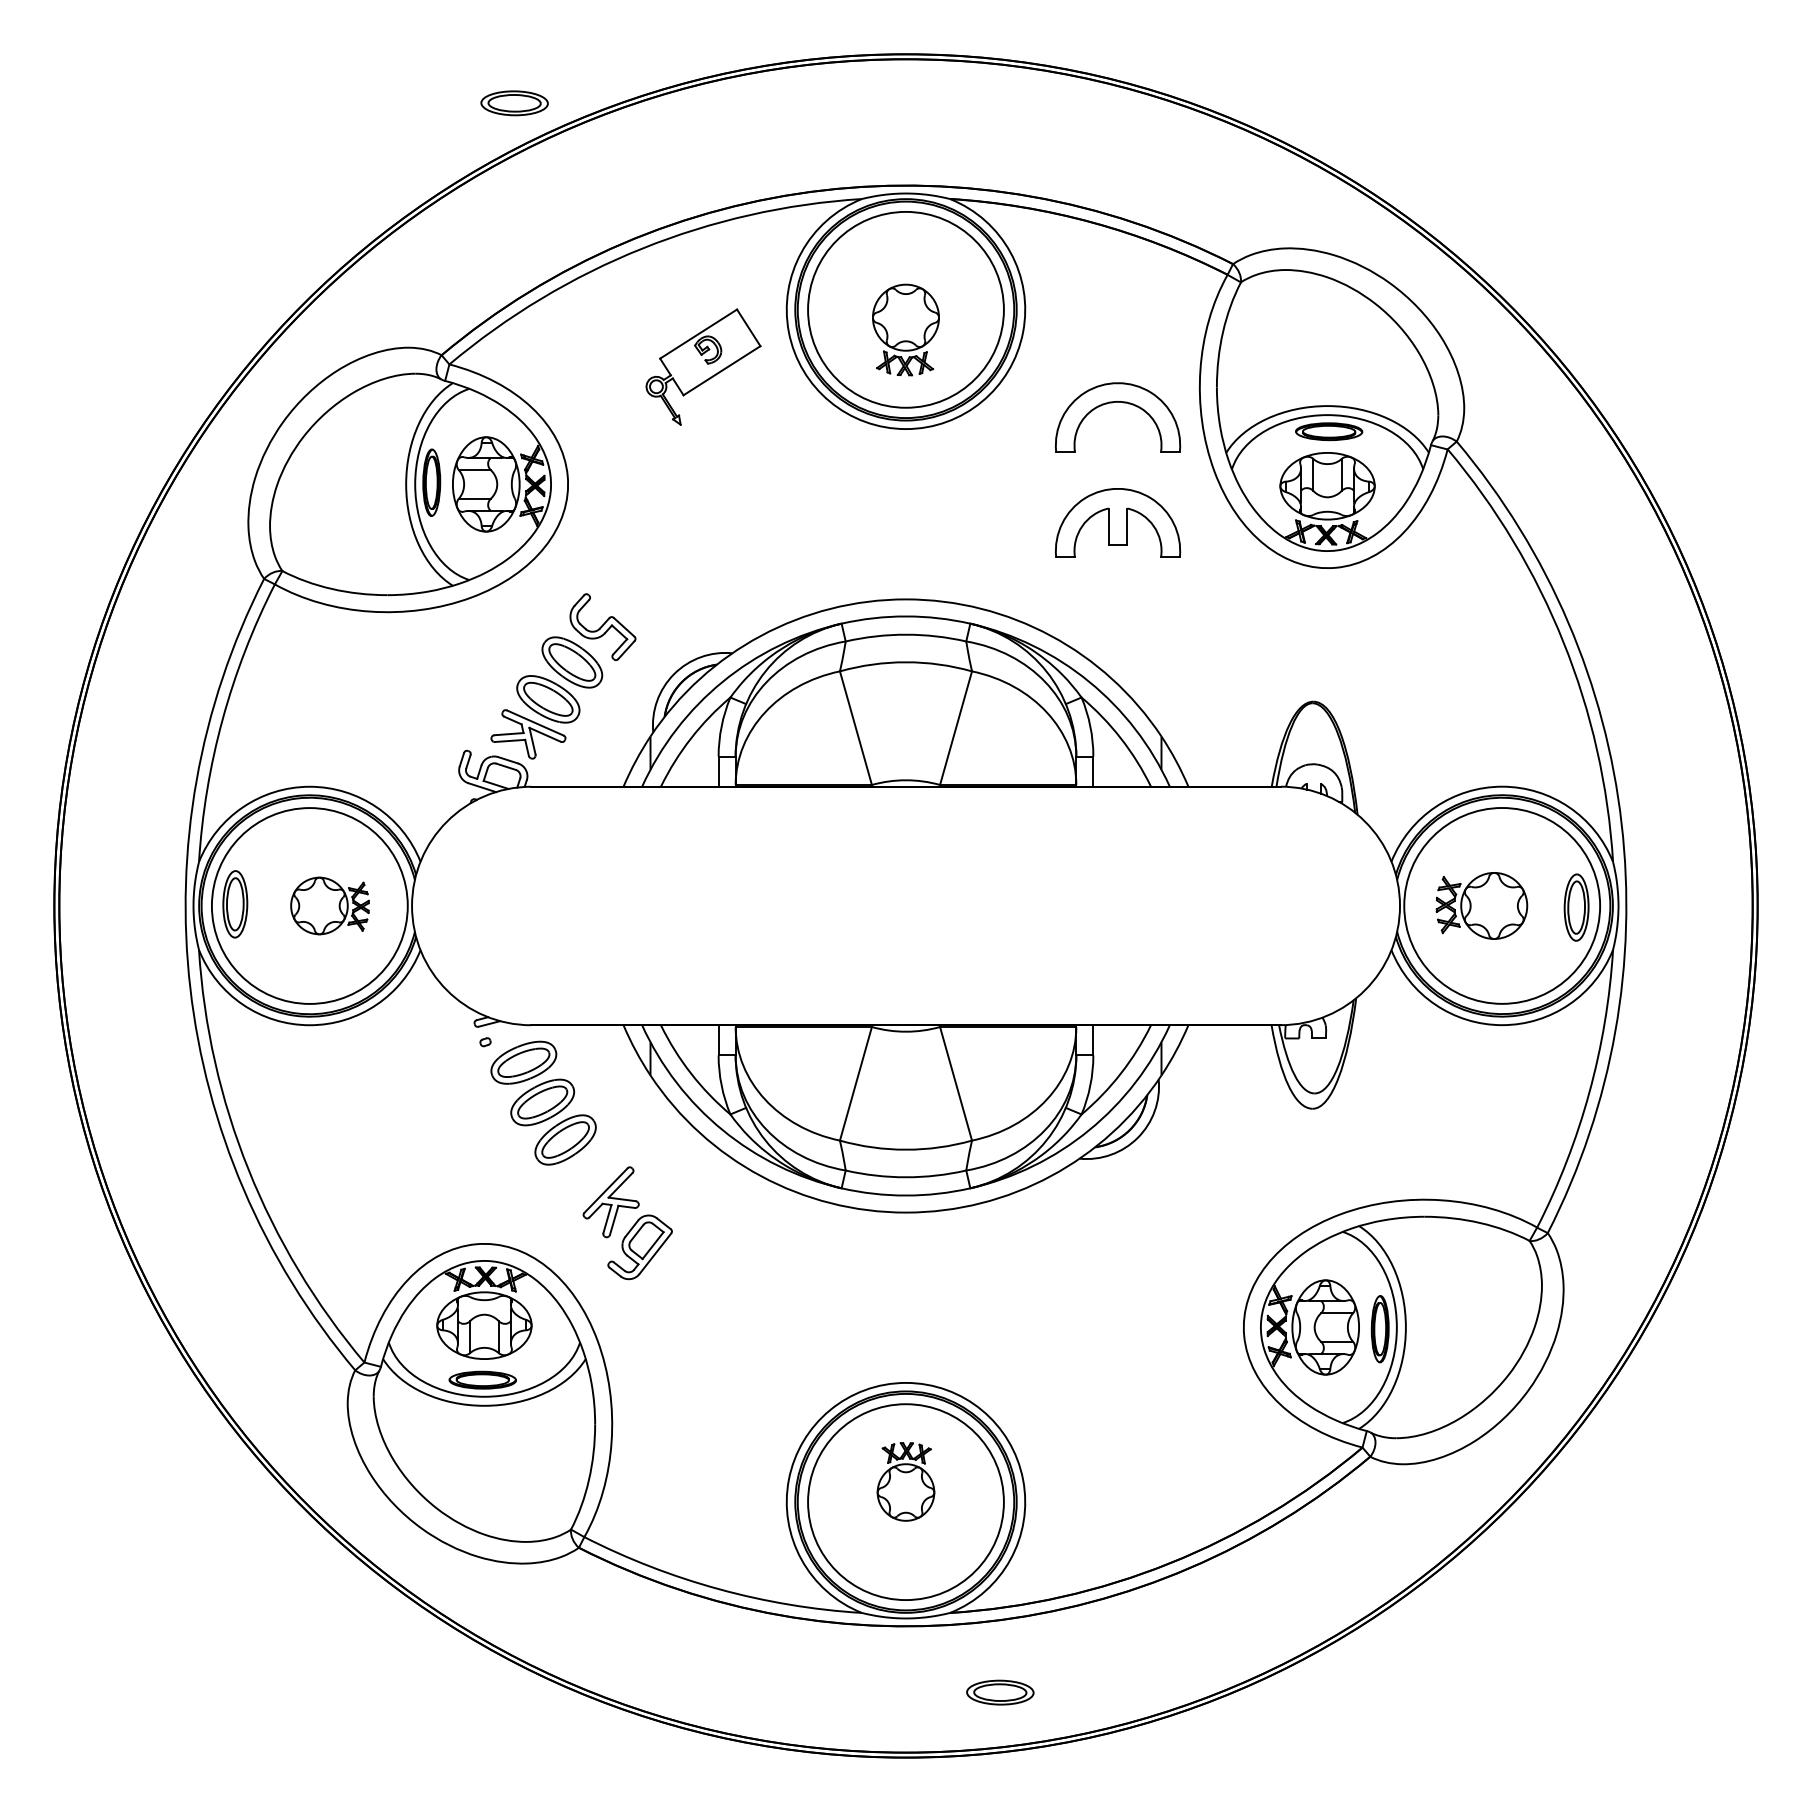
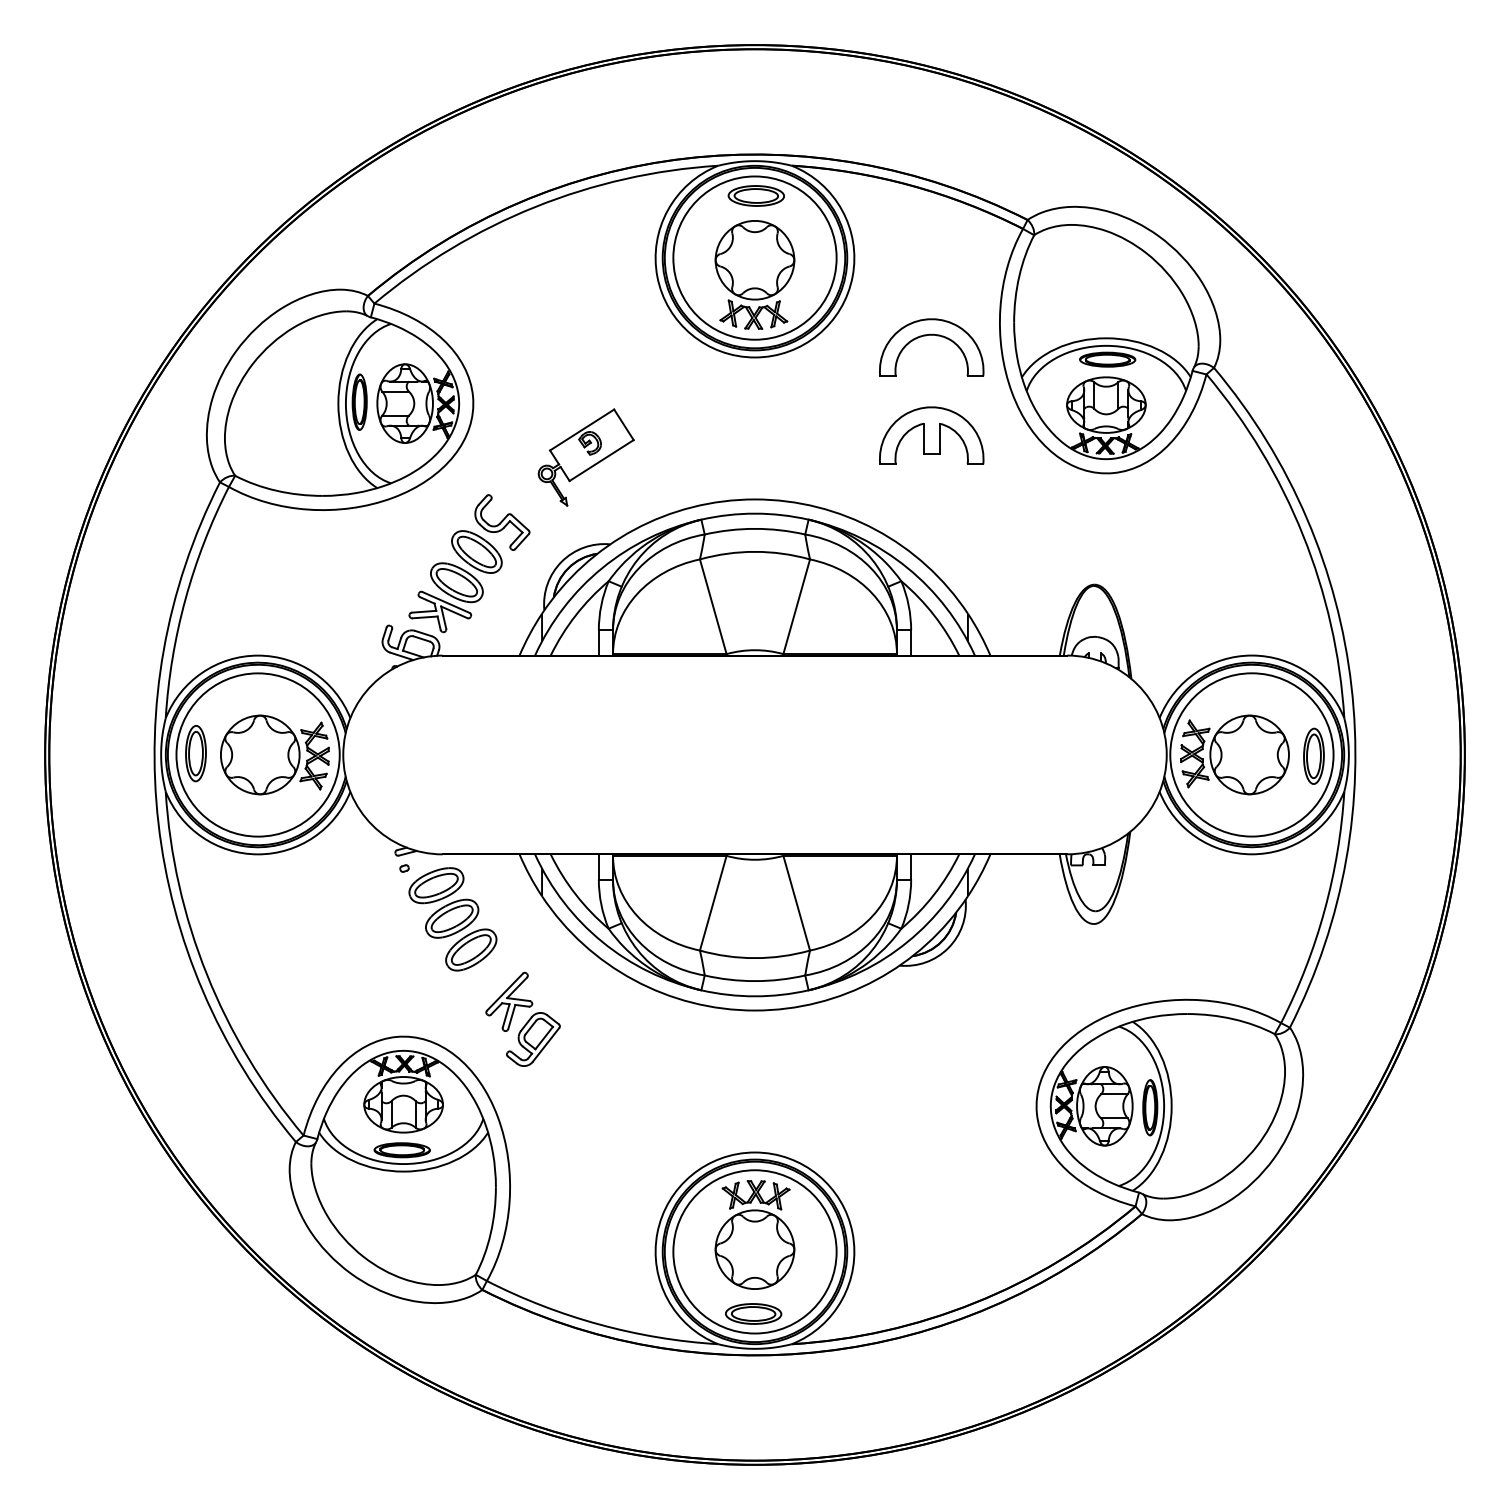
part: (514, 103) -> (756, 196), moved
part: (905, 329) -> (754, 274), size x1.43
part: (703, 366) -> (586, 457), moved
part: (329, 905) -> (274, 754), size x1.67
part: (1481, 905) -> (1234, 754), size x1.43
part: (905, 1481) -> (754, 1234), size x1.67
part: (1000, 1692) -> (753, 1313), moved

